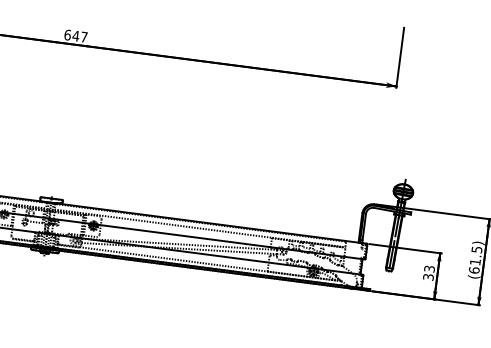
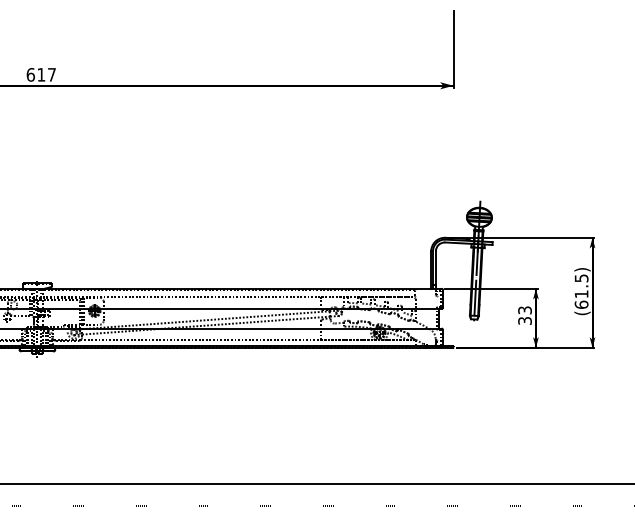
text: (76, 35) -> (41, 74), 647 -> 617

